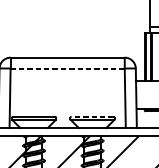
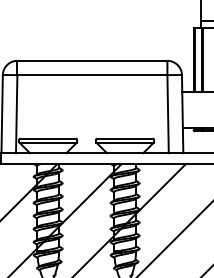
line: (67, 68) -> (91, 75), dashed -> solid
line: (92, 116) -> (125, 138), dashed -> solid

